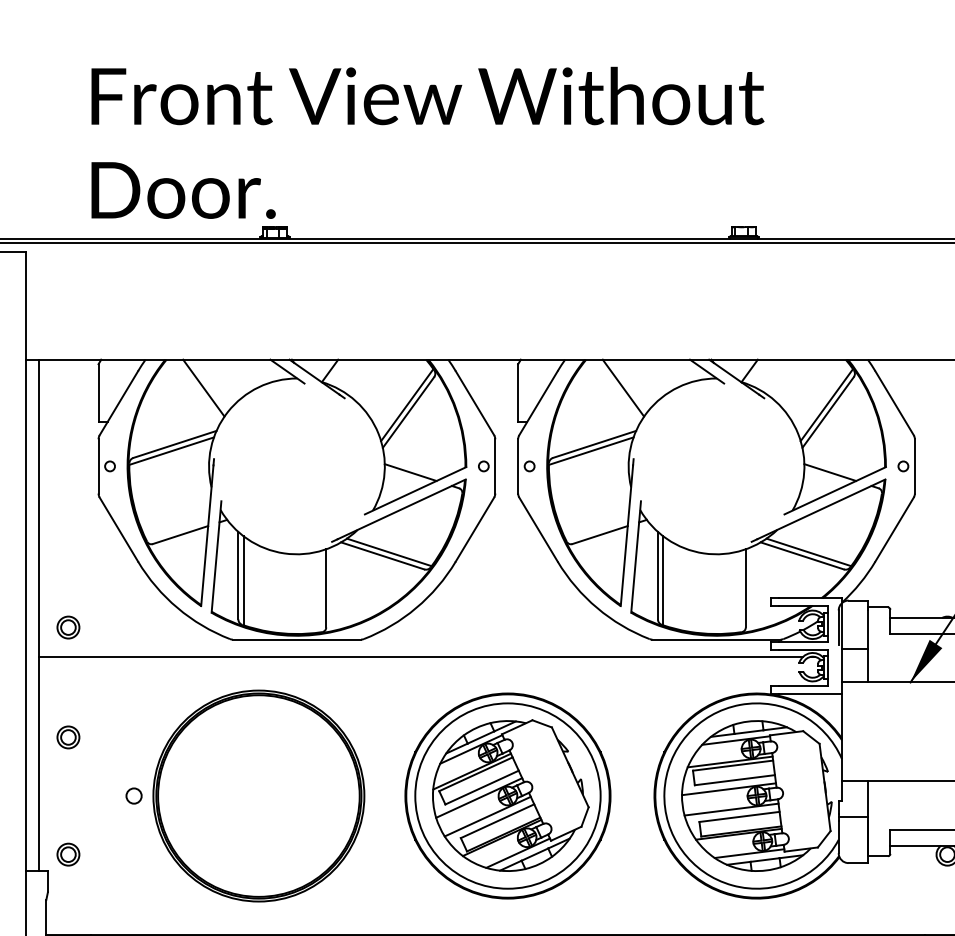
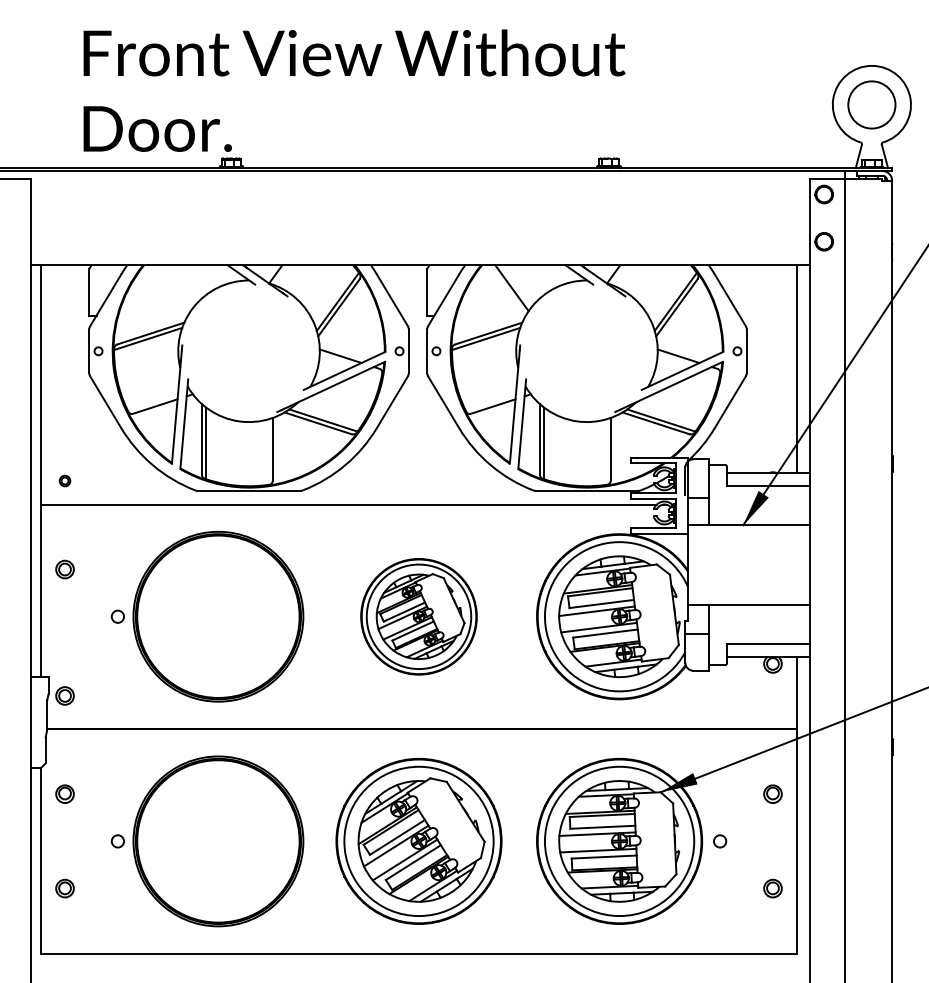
line: (203, 388) -> (173, 288), removed
part: (67, 626) -> (64, 480), size x0.6
part: (507, 795) -> (418, 616), size x0.7
part: (67, 854) -> (64, 695), moved

